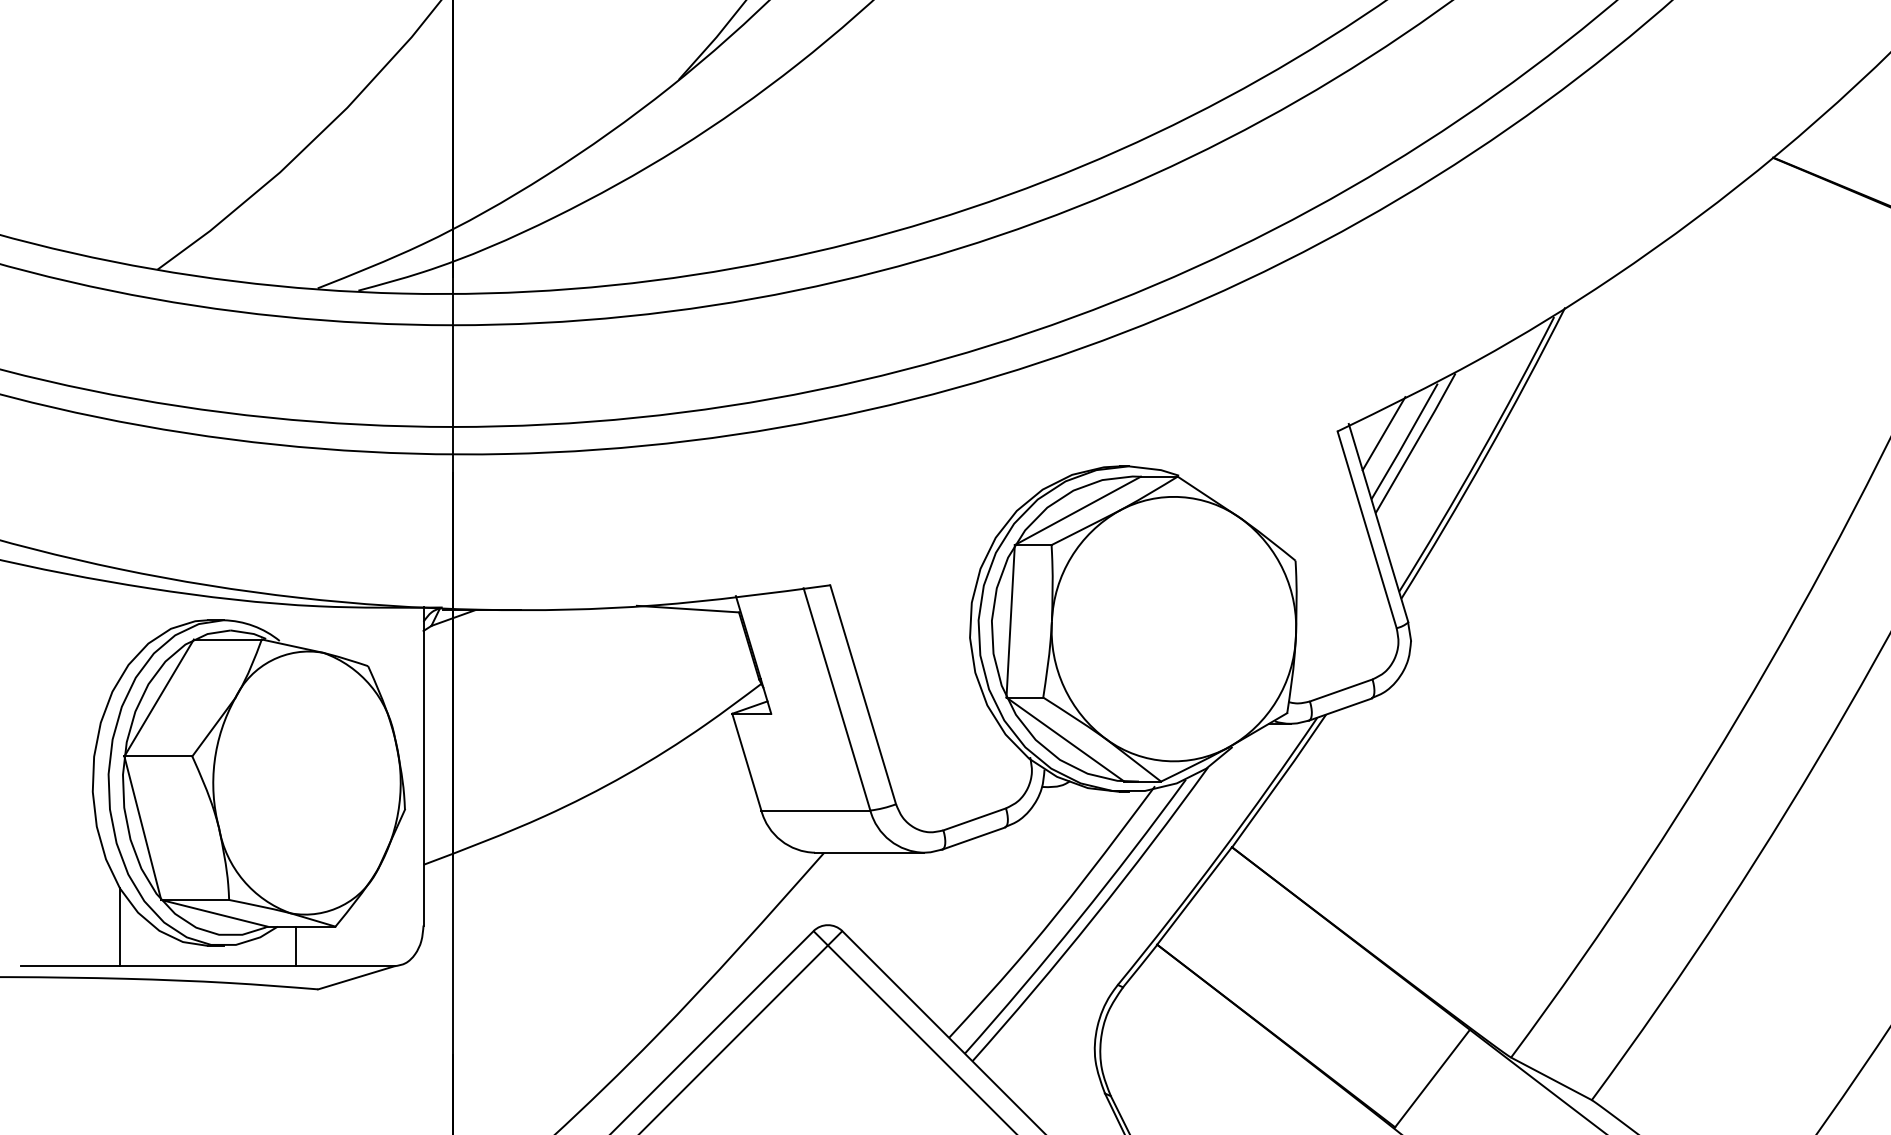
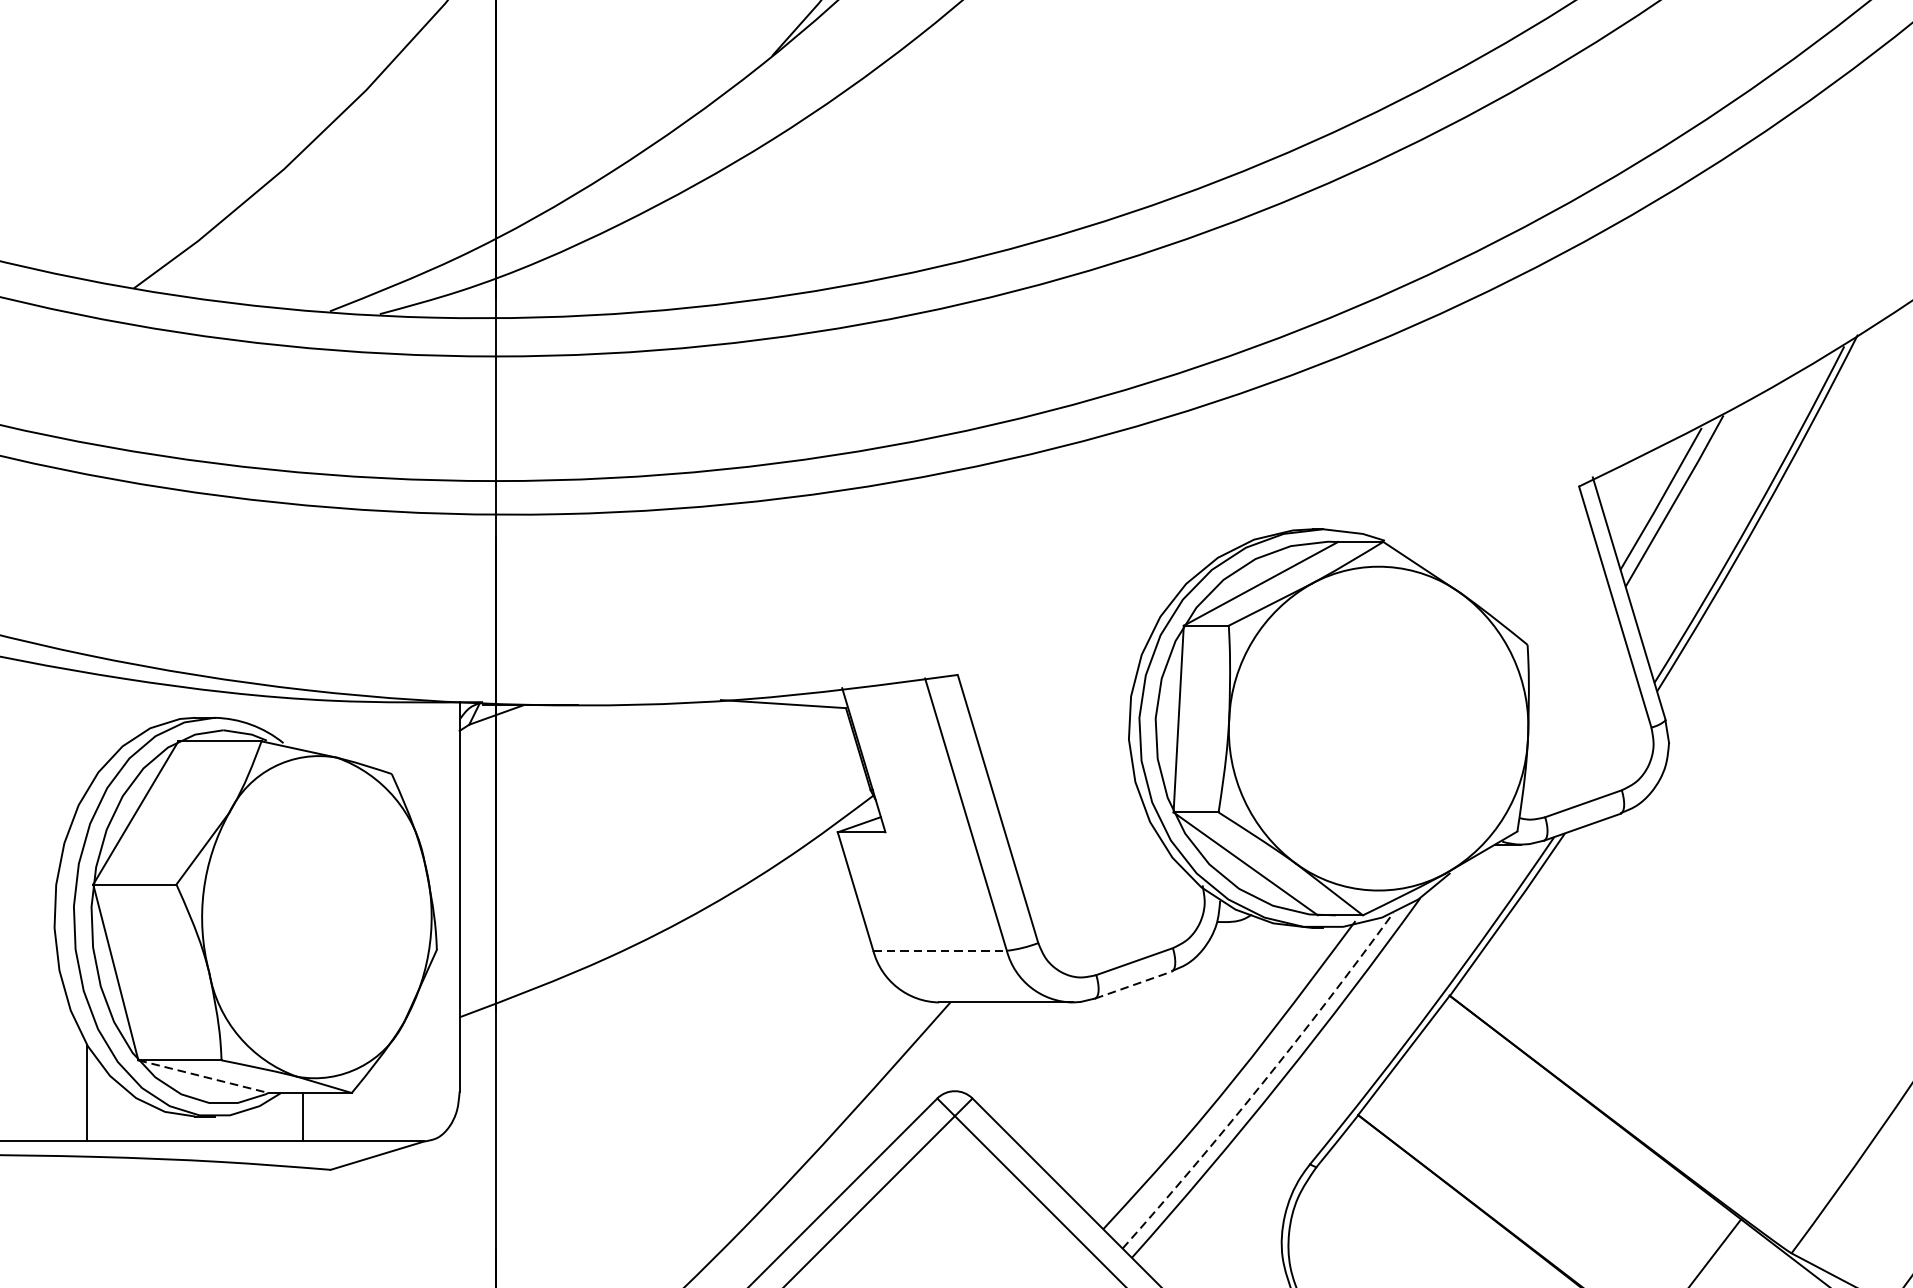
line: (1383, 433) -> (1635, 489), removed
line: (815, 810) -> (939, 950), solid -> dashed
line: (974, 838) -> (1134, 985), solid -> dashed
line: (214, 913) -> (203, 1076), solid -> dashed
arc: (1078, 919) -> (1261, 1084), solid -> dashed

